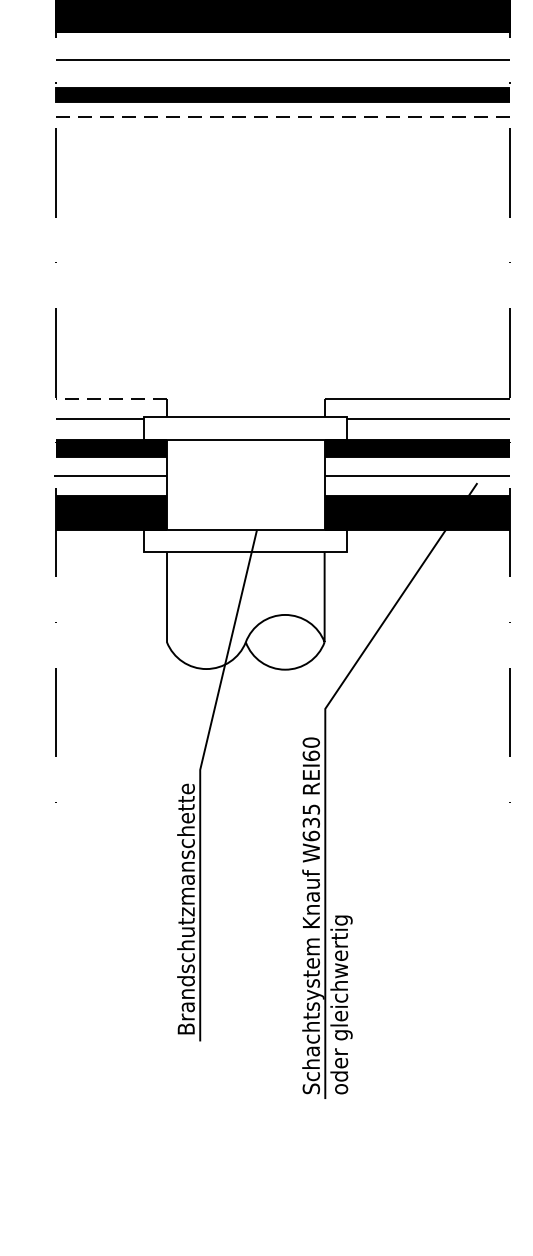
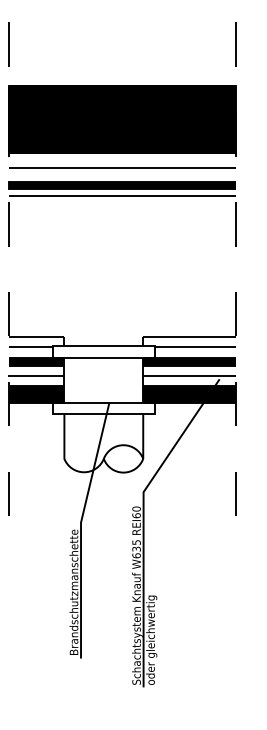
line: (283, 117) -> (122, 196), dashed -> solid
line: (111, 399) -> (36, 337), dashed -> solid

